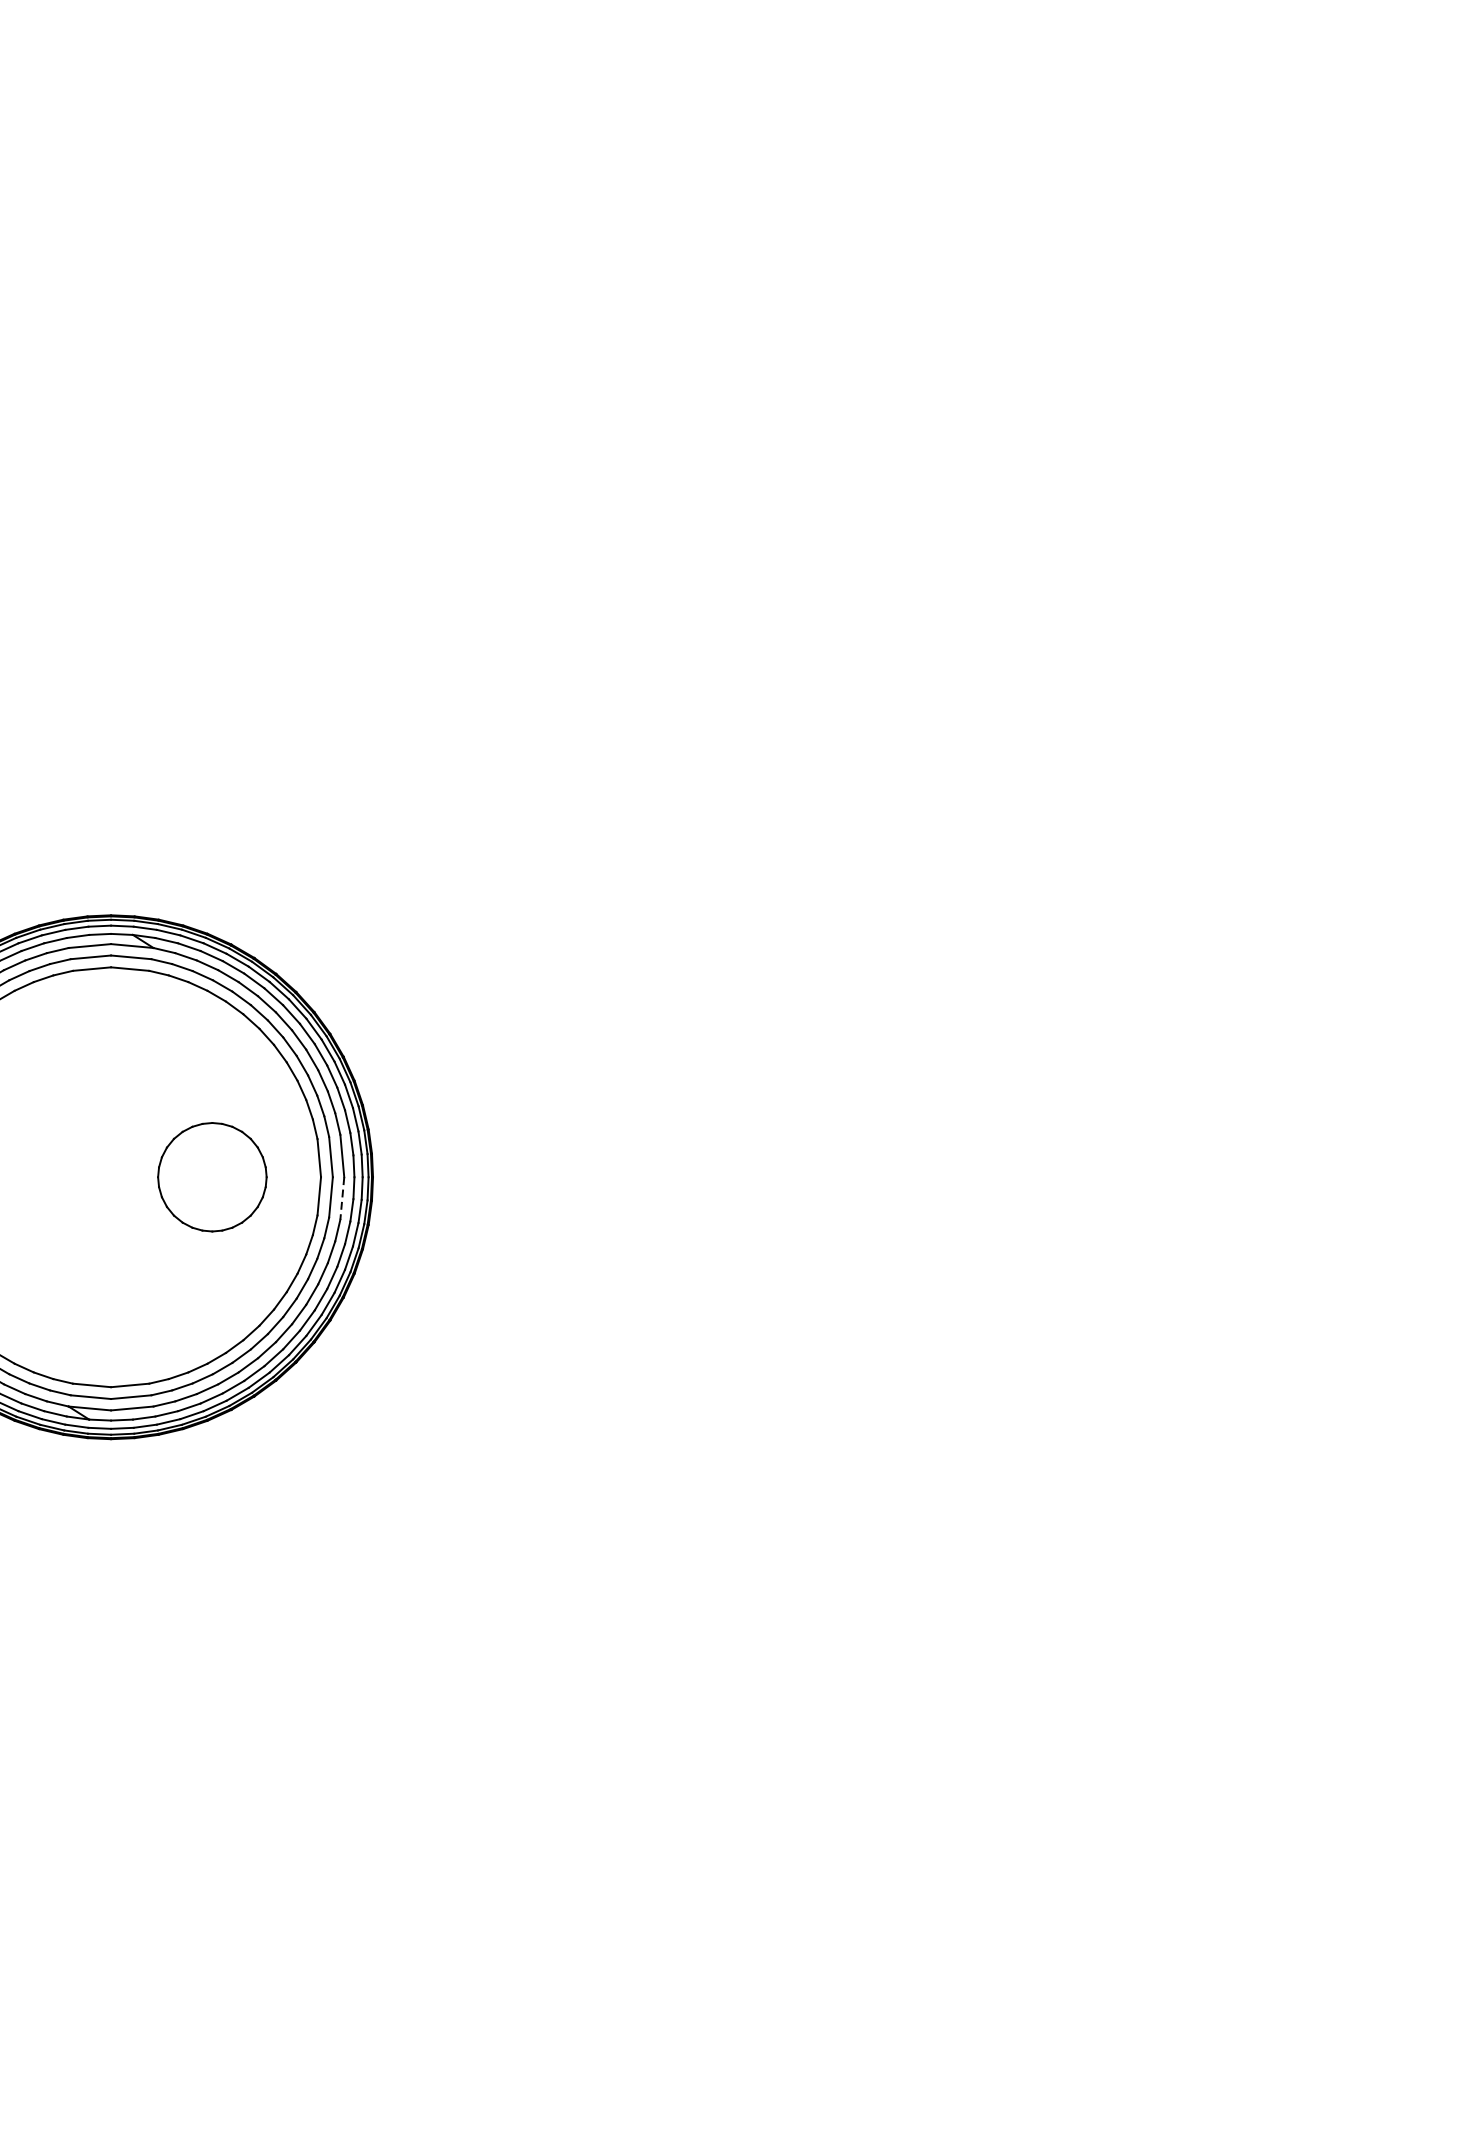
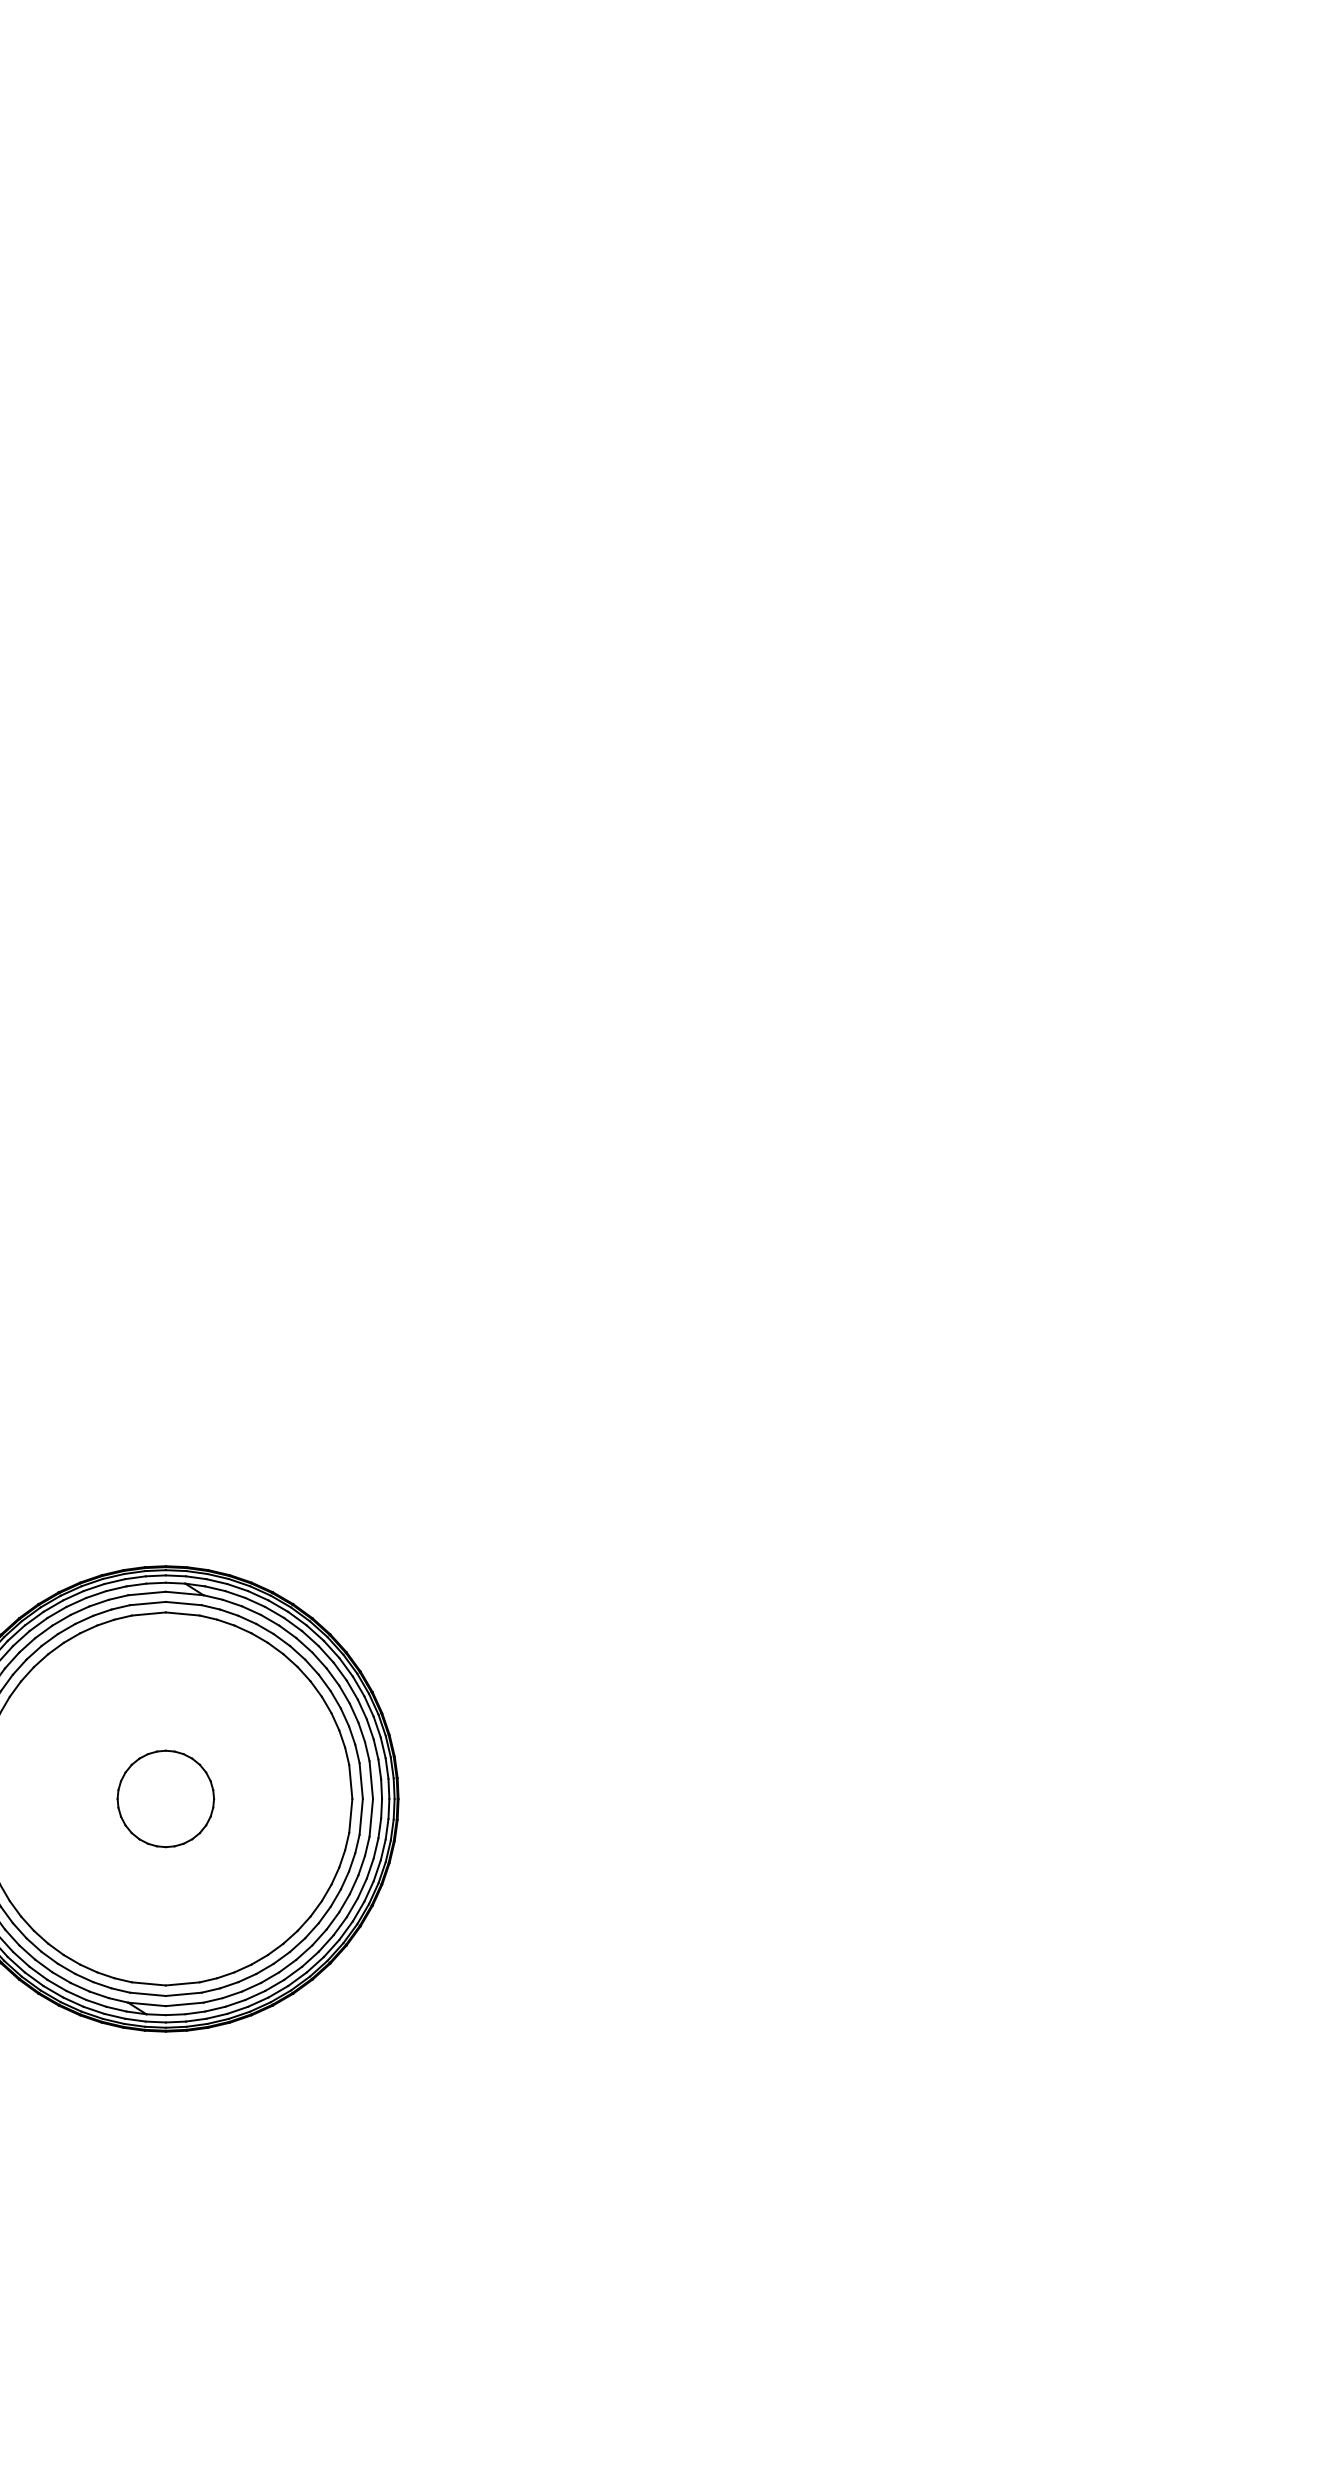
part: (211, 1176) -> (165, 1798), moved
line: (342, 1198) -> (371, 1817), dashed -> solid

